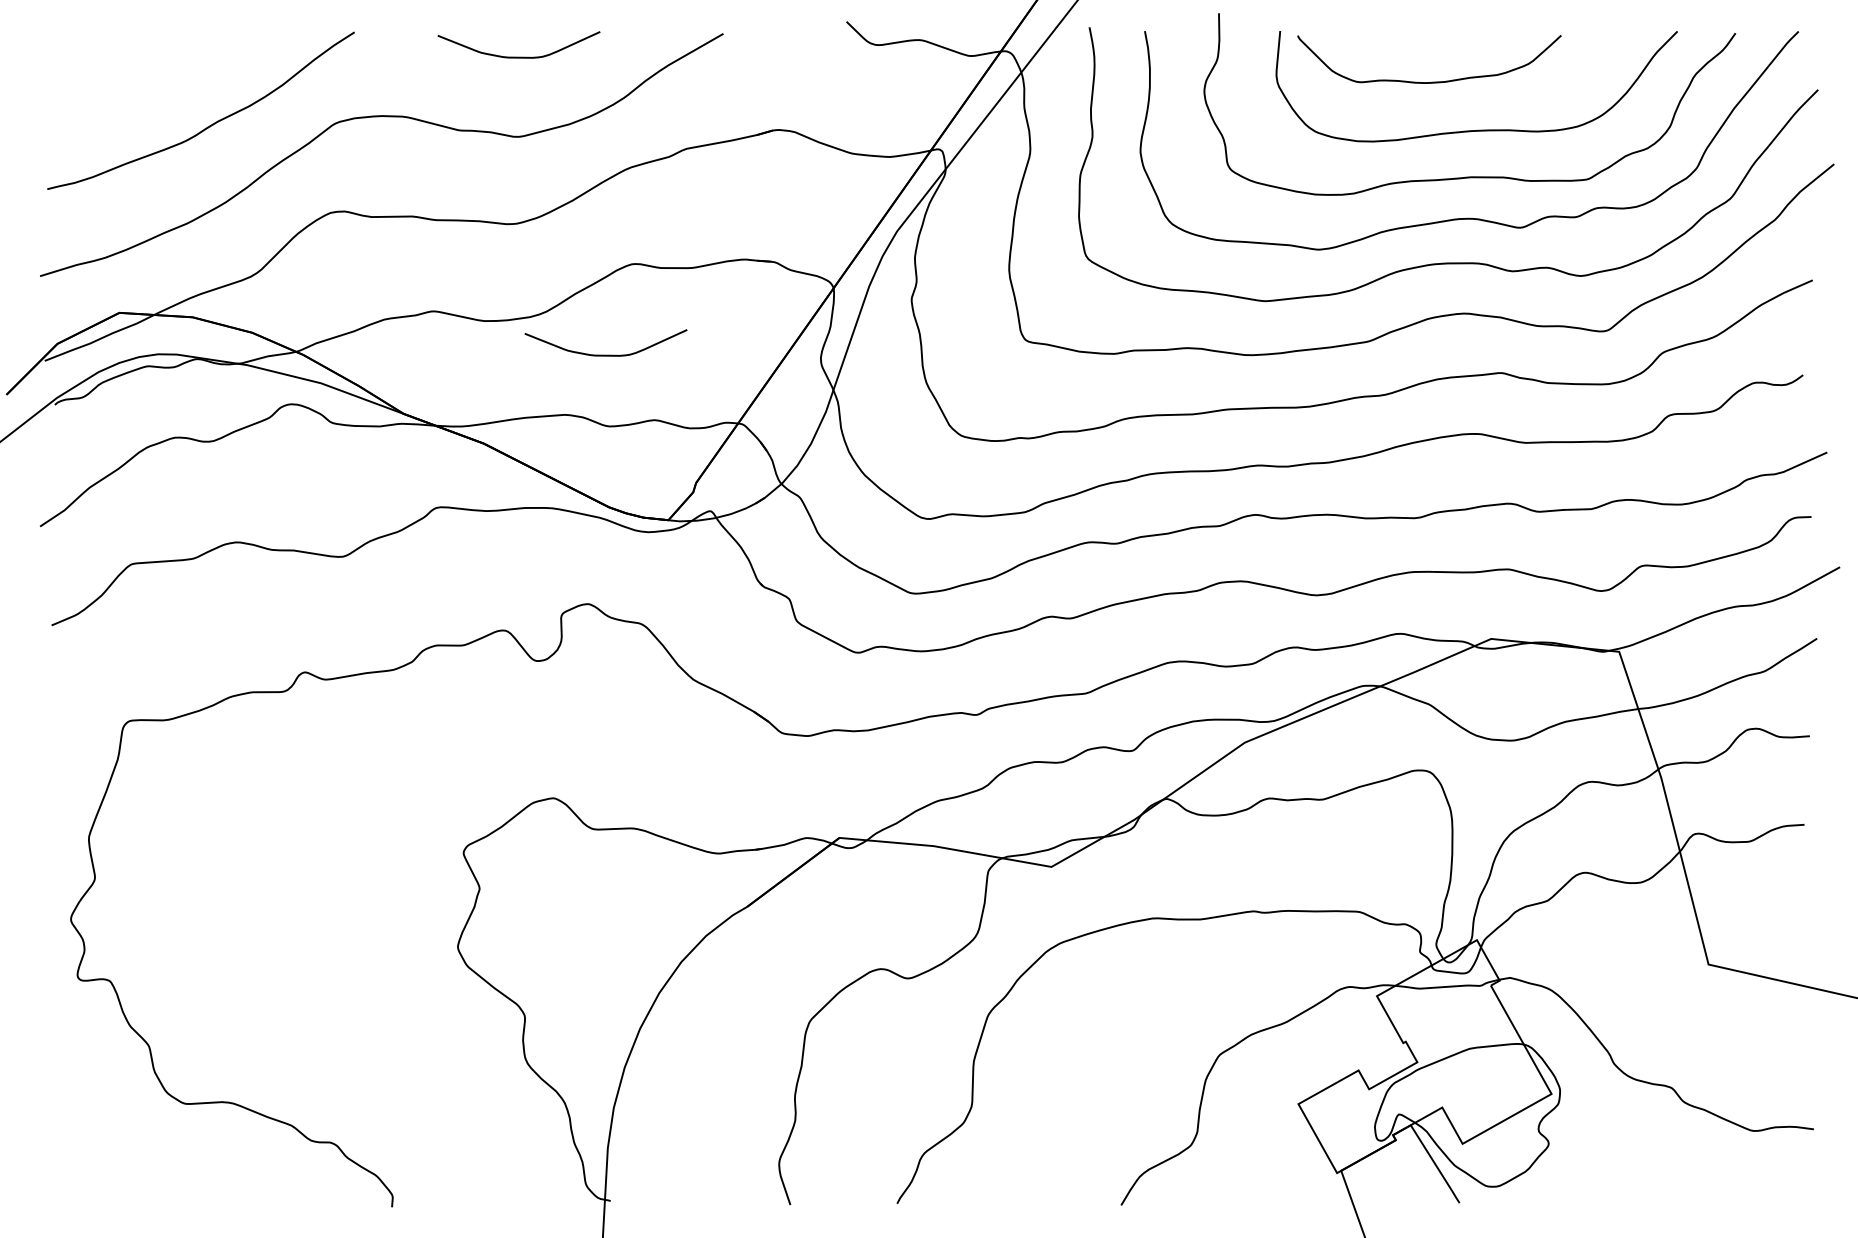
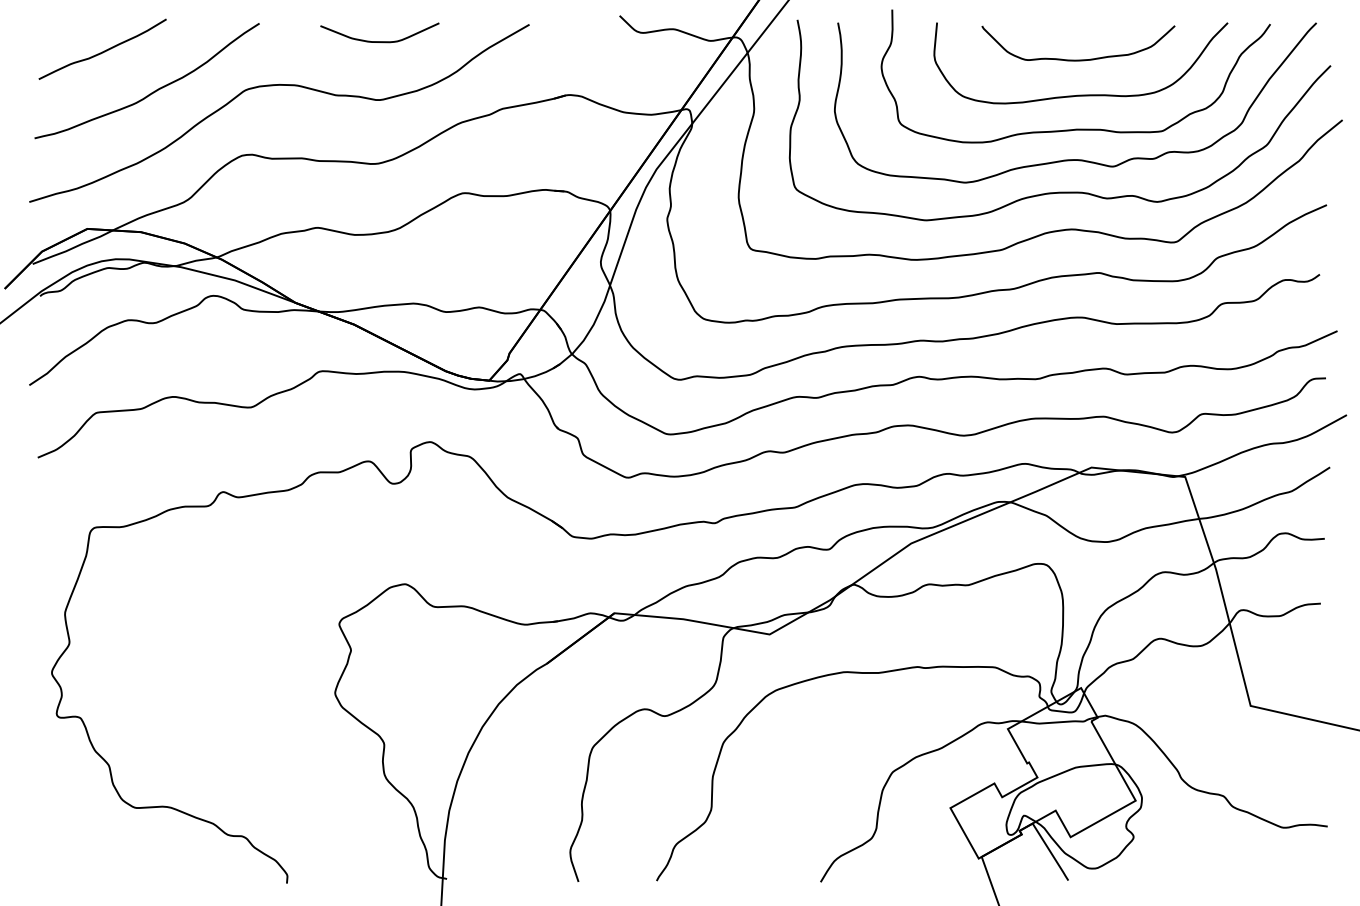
curve: (142, 69) -> (104, 50), added
curve: (1431, 81) -> (1080, 59), moved
curve: (605, 354) -> (443, 259), removed

